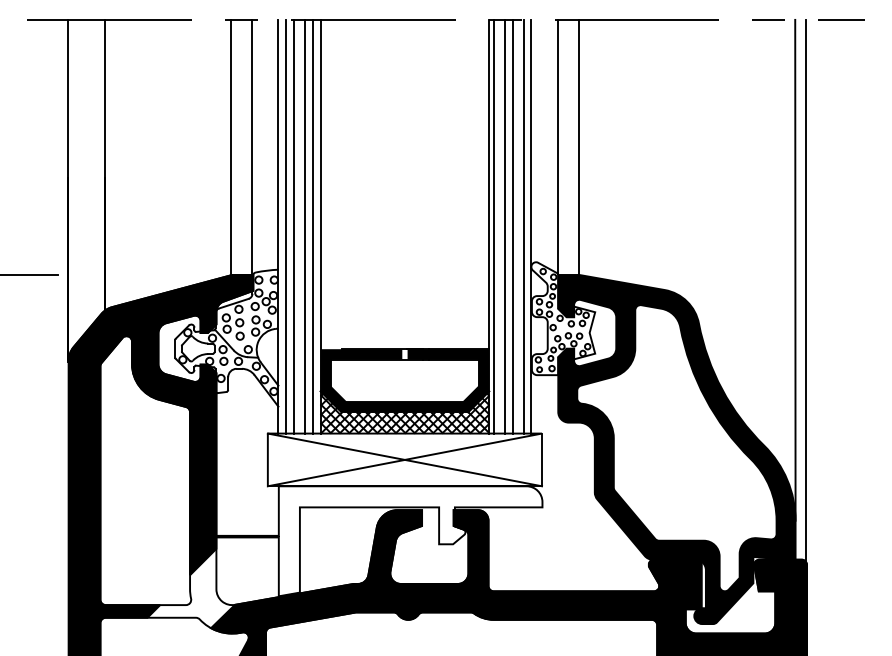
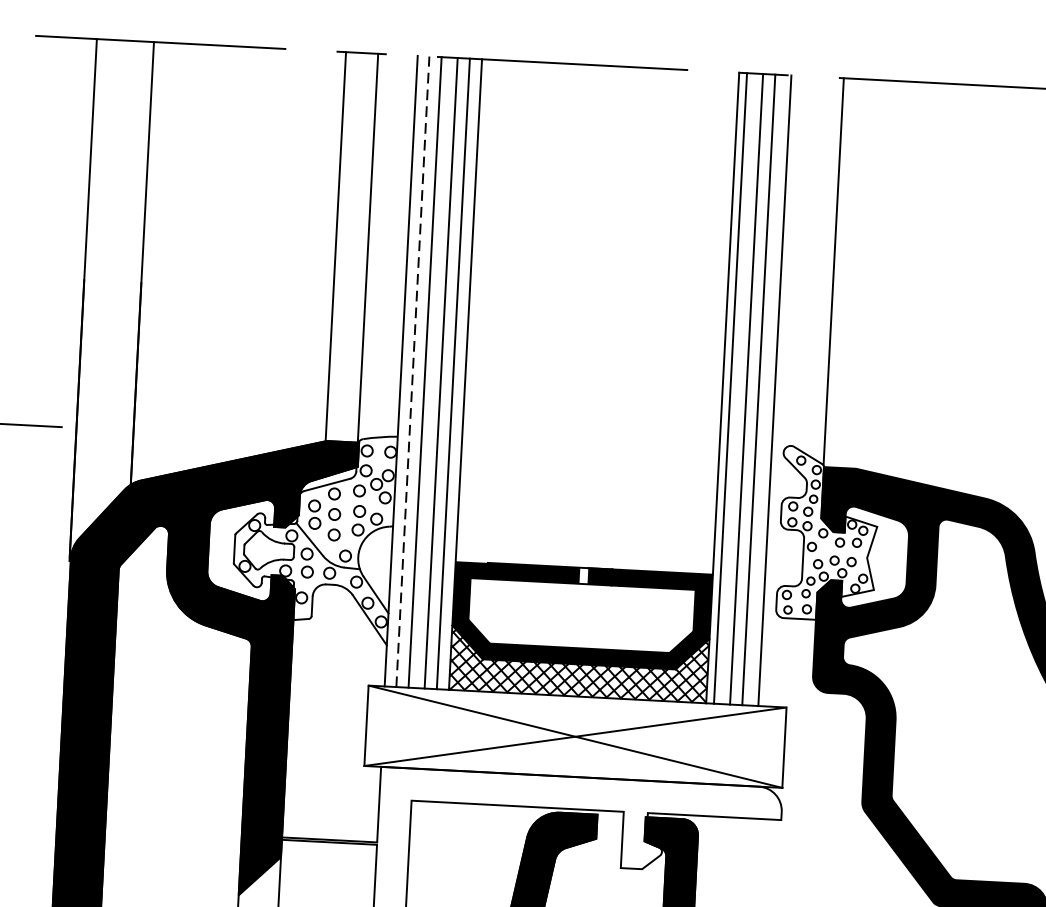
line: (579, 146) -> (866, 272), removed
line: (286, 226) -> (413, 371), solid -> dashed
line: (531, 226) -> (787, 391), removed

